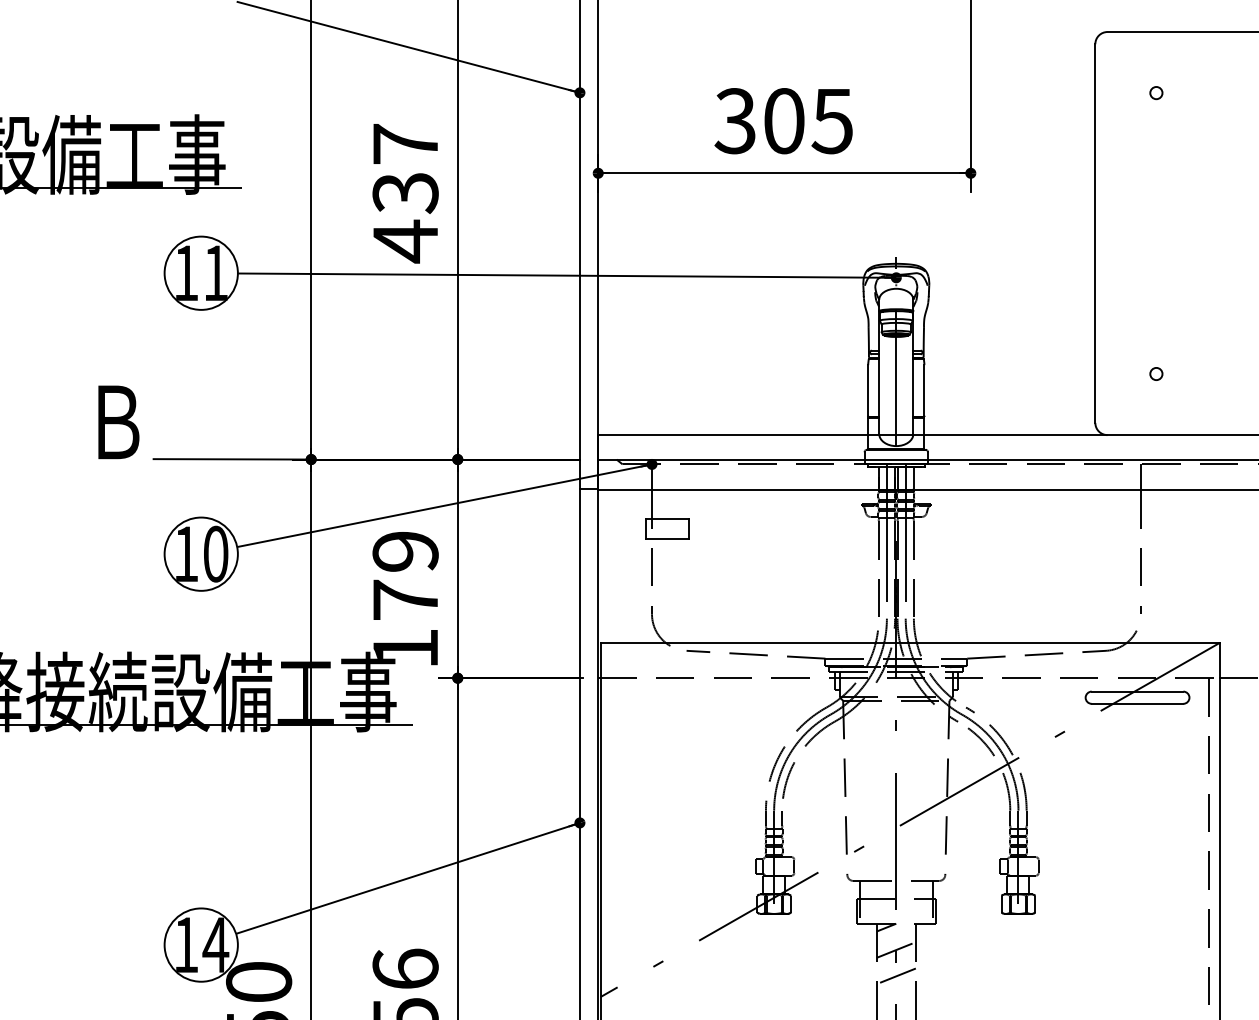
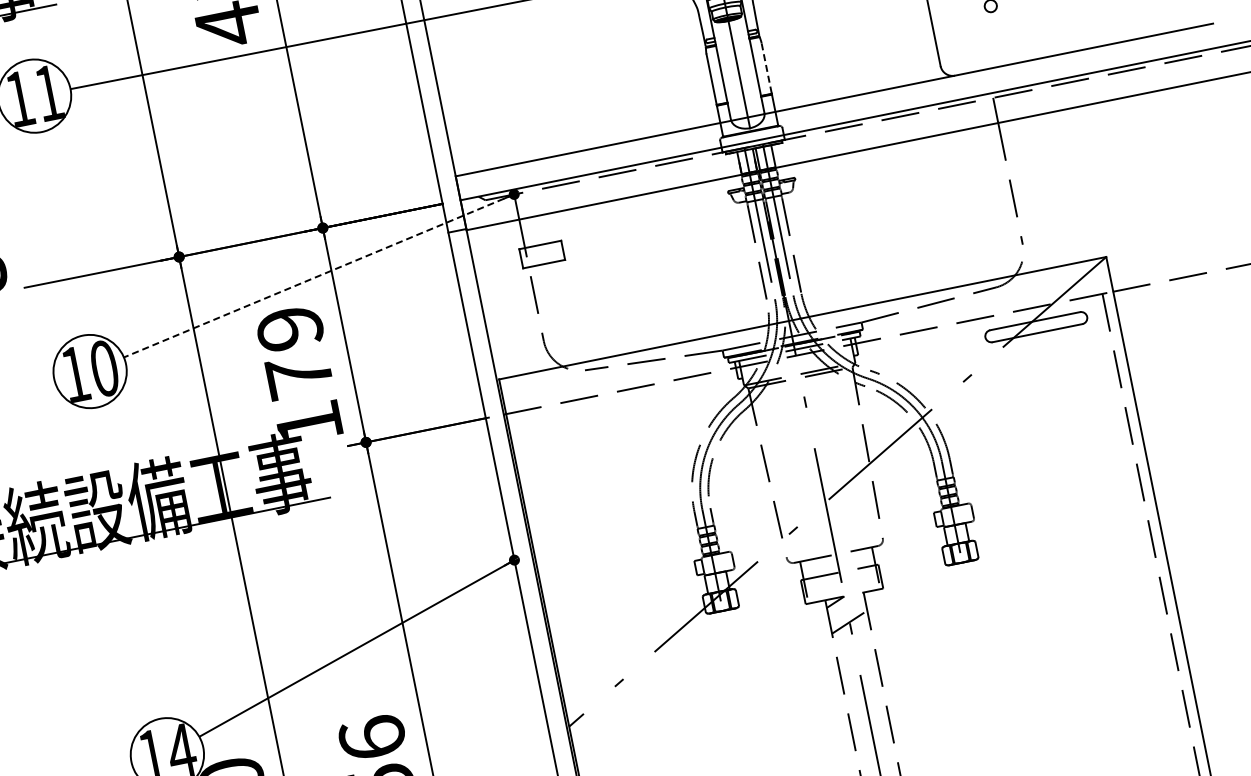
line: (924, 390) -> (766, 68), solid -> dashed
line: (444, 505) -> (318, 275), solid -> dashed
line: (895, 976) -> (854, 648), removed

